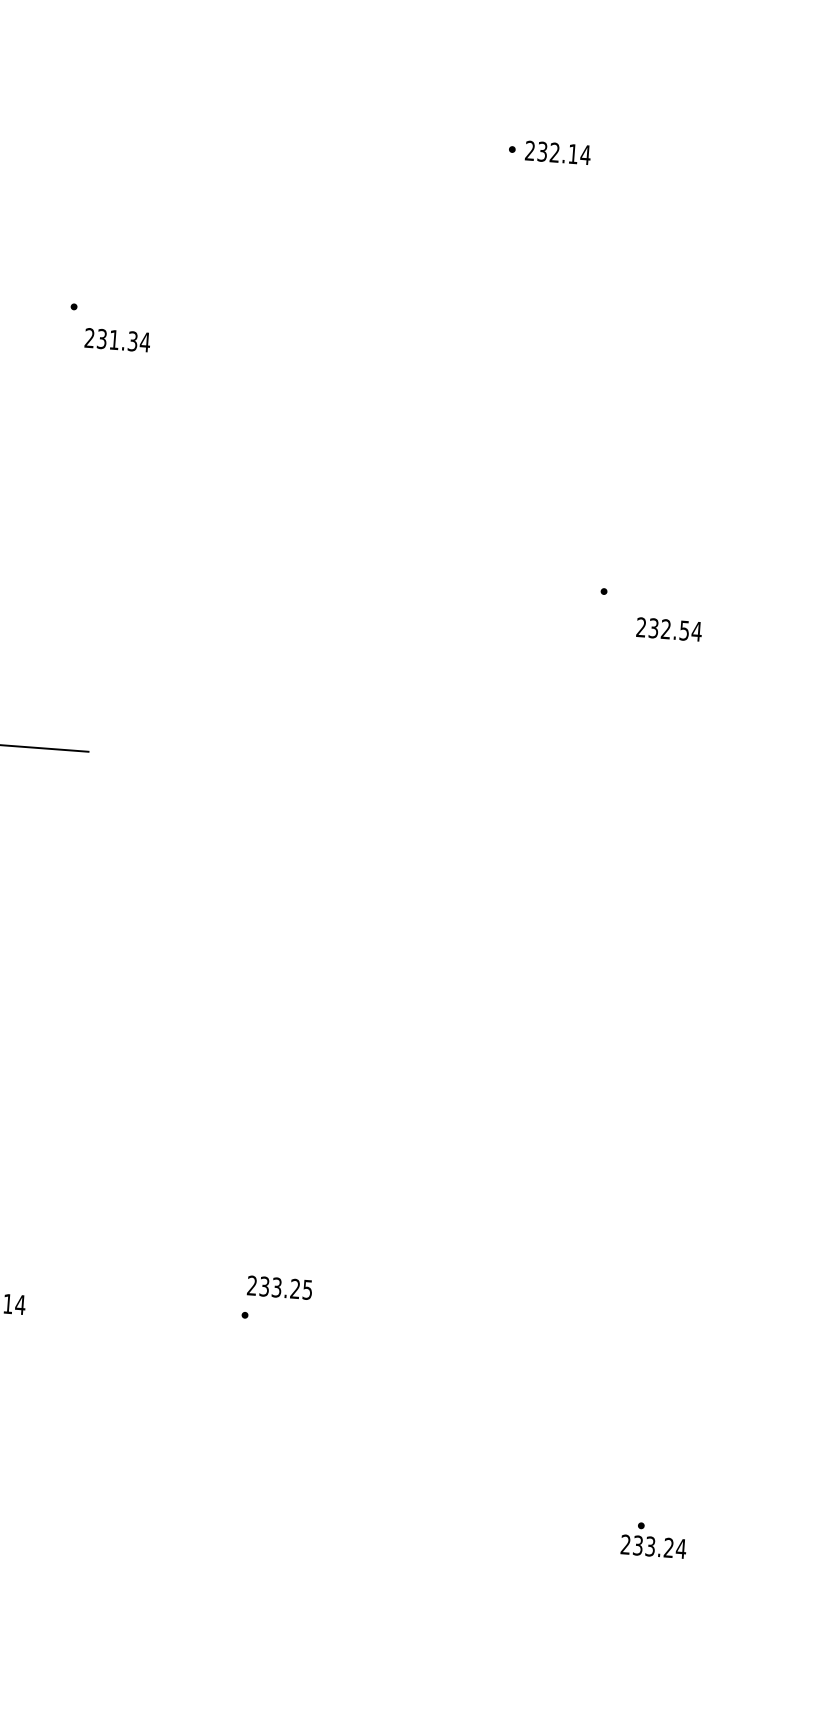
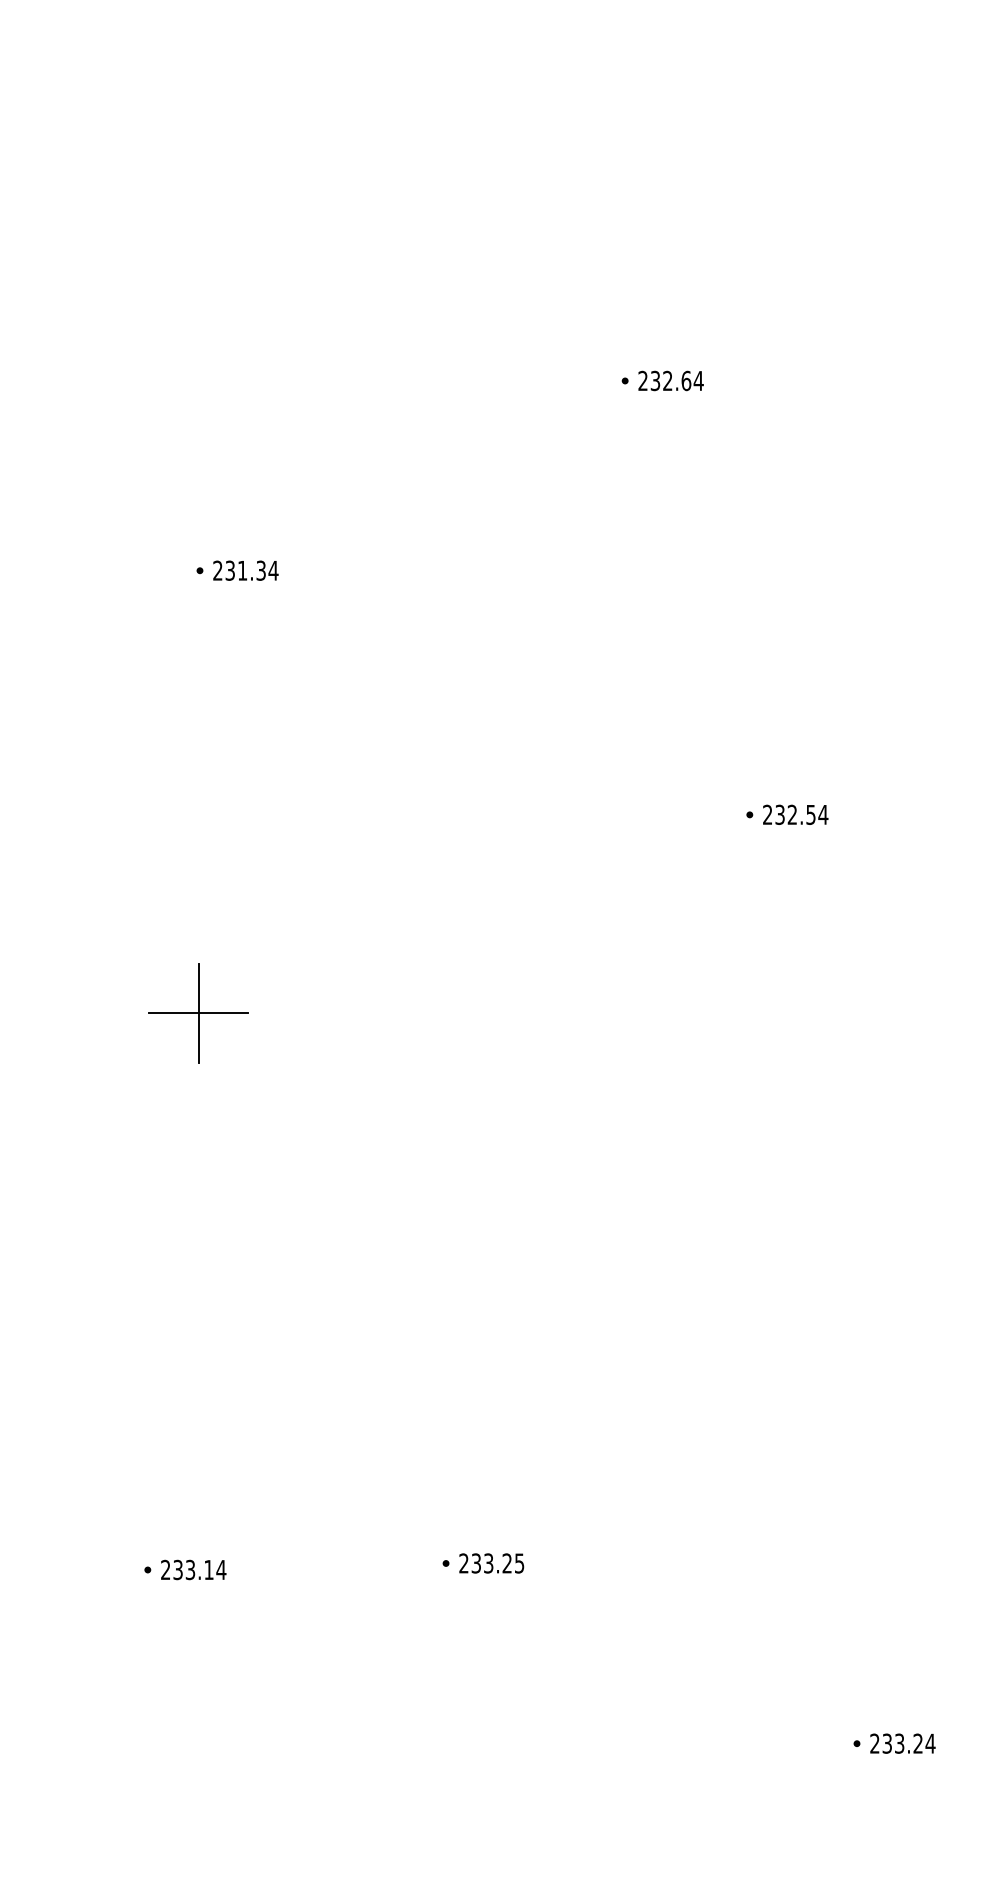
text: (573, 153) -> (686, 380), 232.14 -> 232.64
text: (117, 339) -> (245, 570), moved
text: (669, 629) -> (795, 814), moved
line: (39, 748) -> (198, 1013), added
text: (279, 1287) -> (491, 1563), moved
text: (653, 1546) -> (902, 1743), moved

